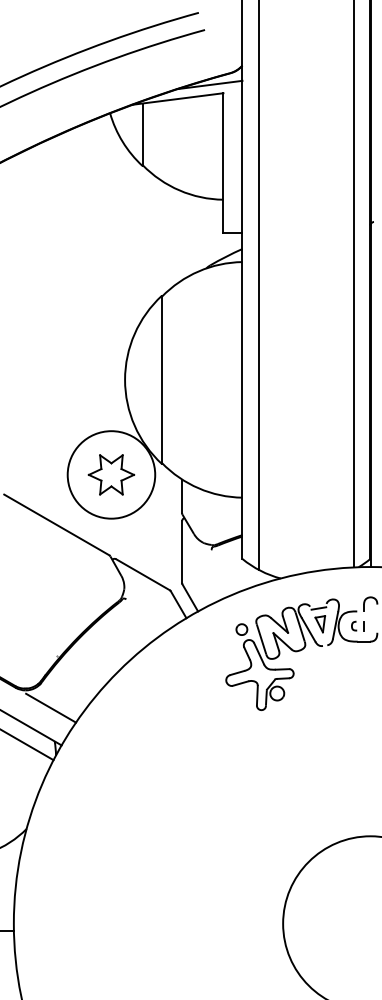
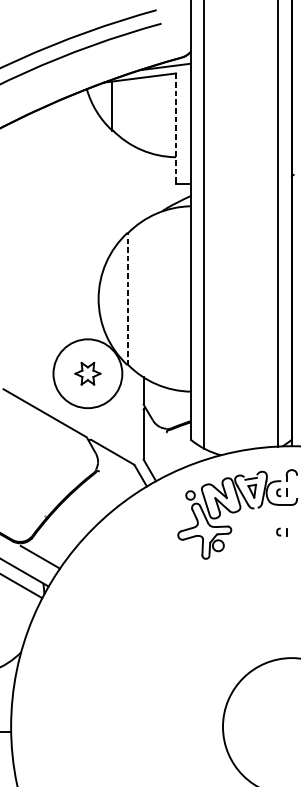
line: (223, 163) -> (176, 128), solid -> dashed
line: (161, 379) -> (127, 298), solid -> dashed
part: (111, 474) -> (87, 373), size x0.7
part: (357, 675) -> (281, 531), added

